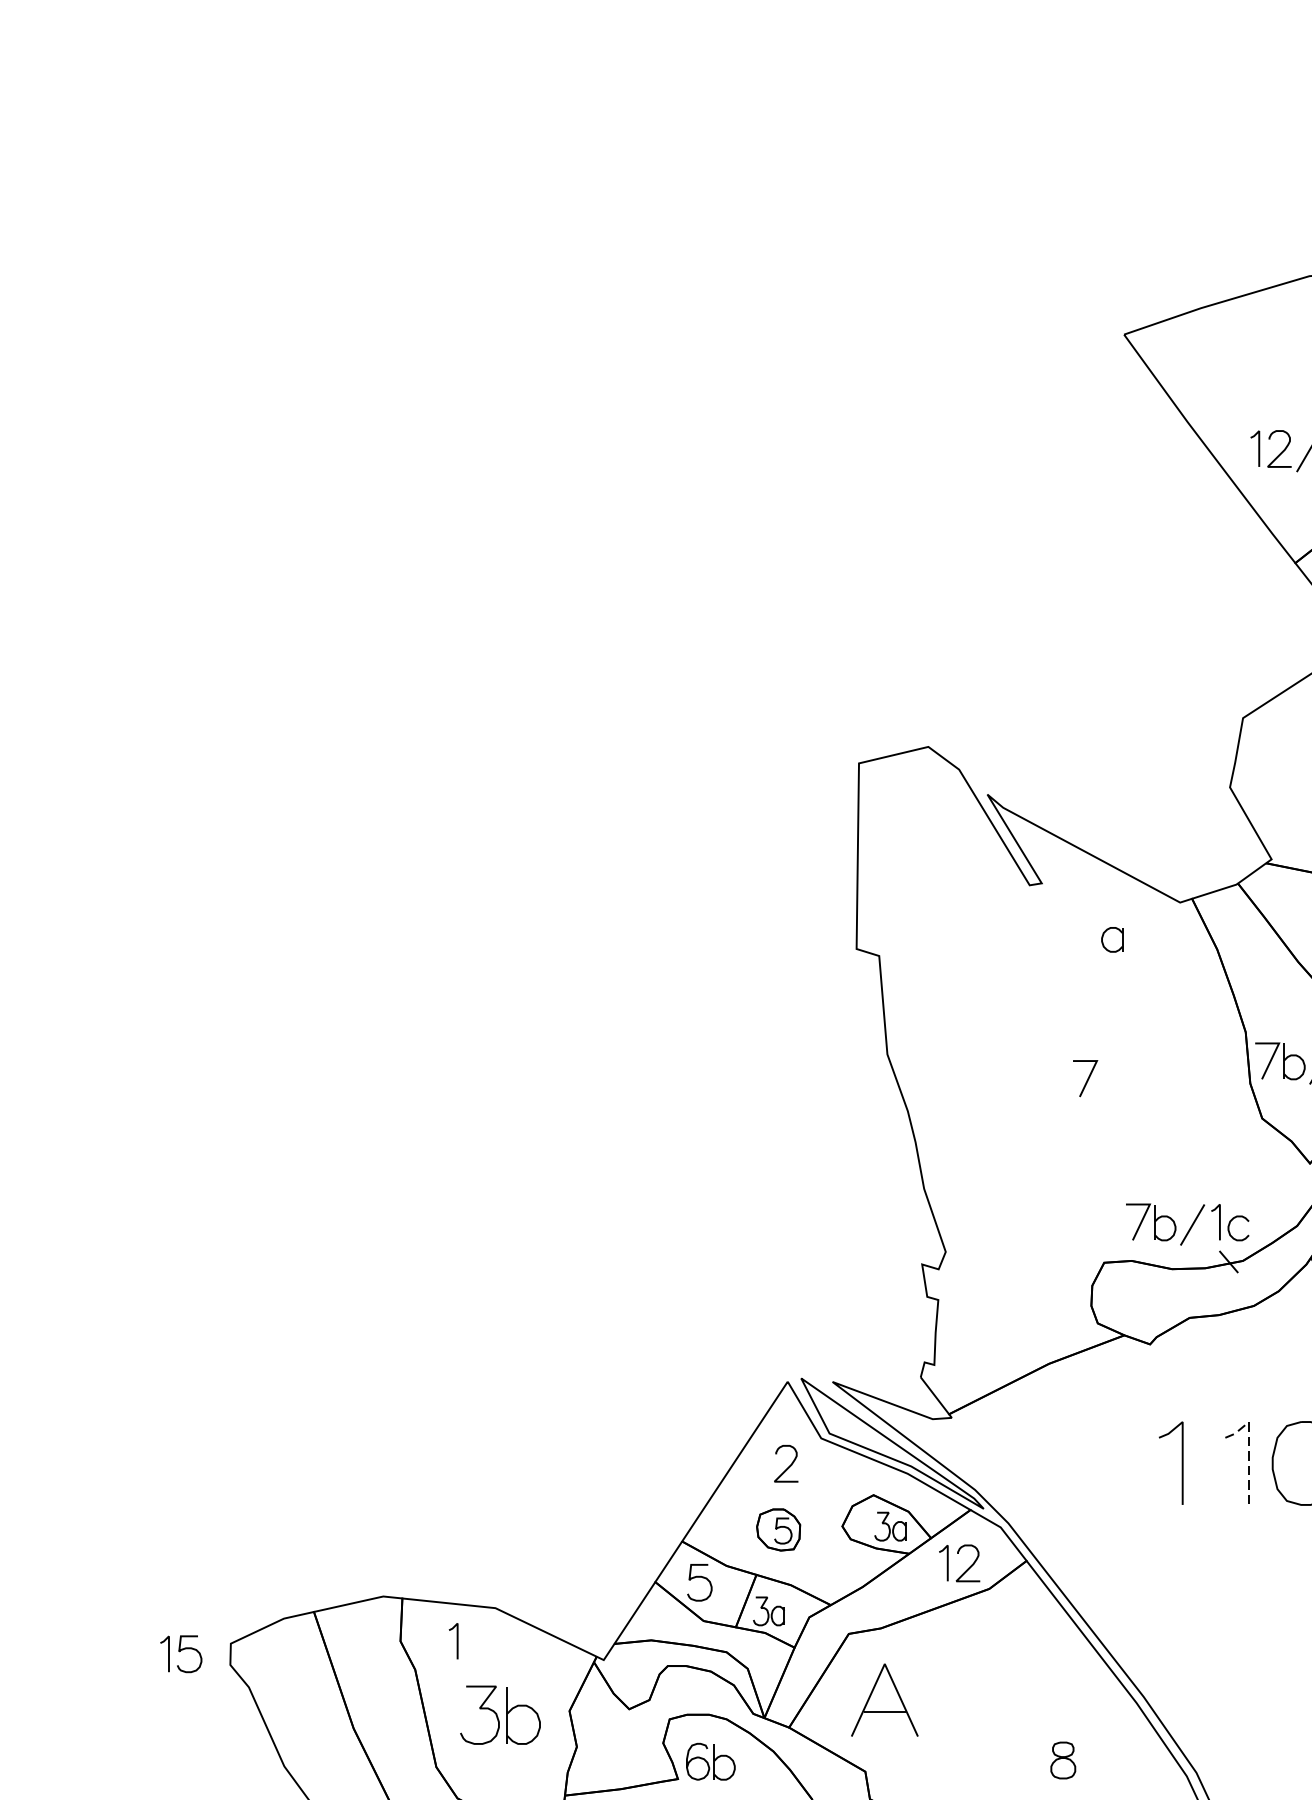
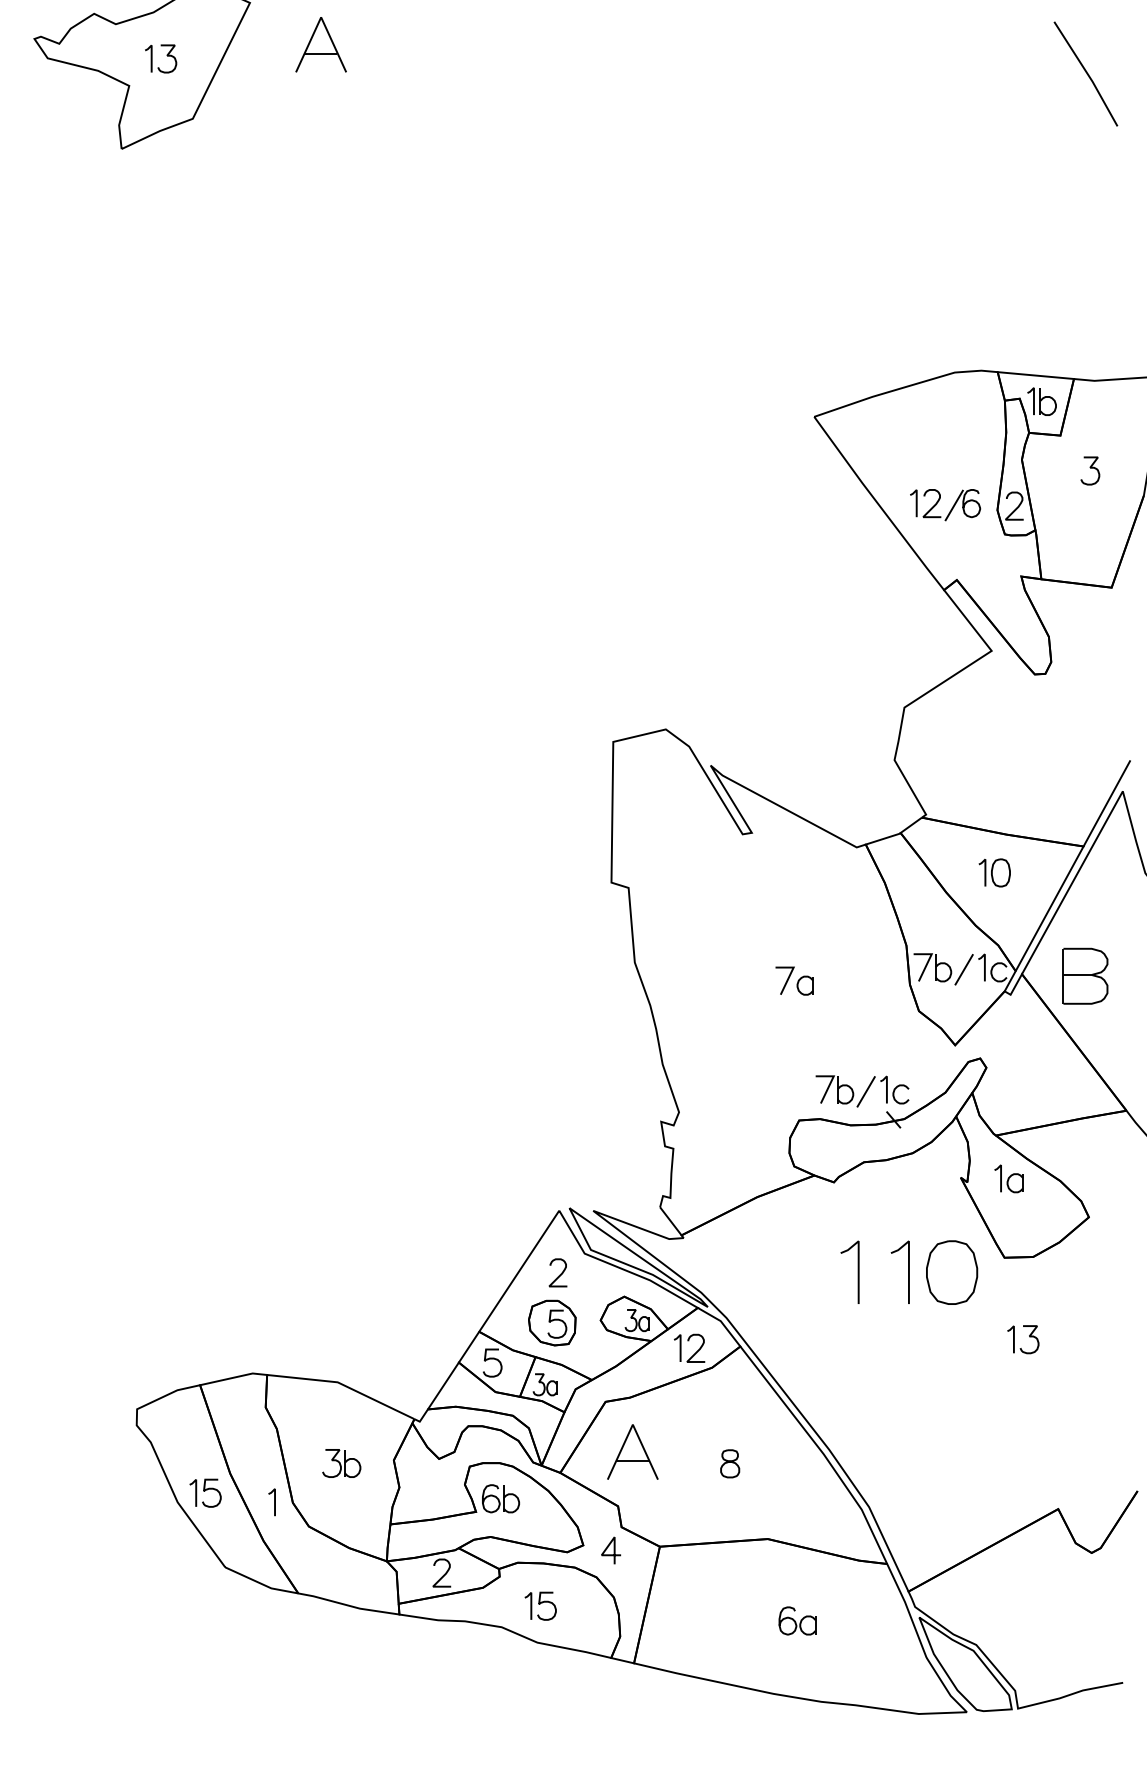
part: (1111, 939) -> (804, 985), moved
line: (1248, 1447) -> (908, 1260), dashed -> solid
part: (778, 1529) -> (552, 1322), size x1.43
line: (456, 1641) -> (274, 1502), moved
part: (181, 1653) -> (205, 1492), moved
part: (500, 1715) -> (341, 1463), size x0.62
part: (1063, 1760) -> (730, 1463), moved

